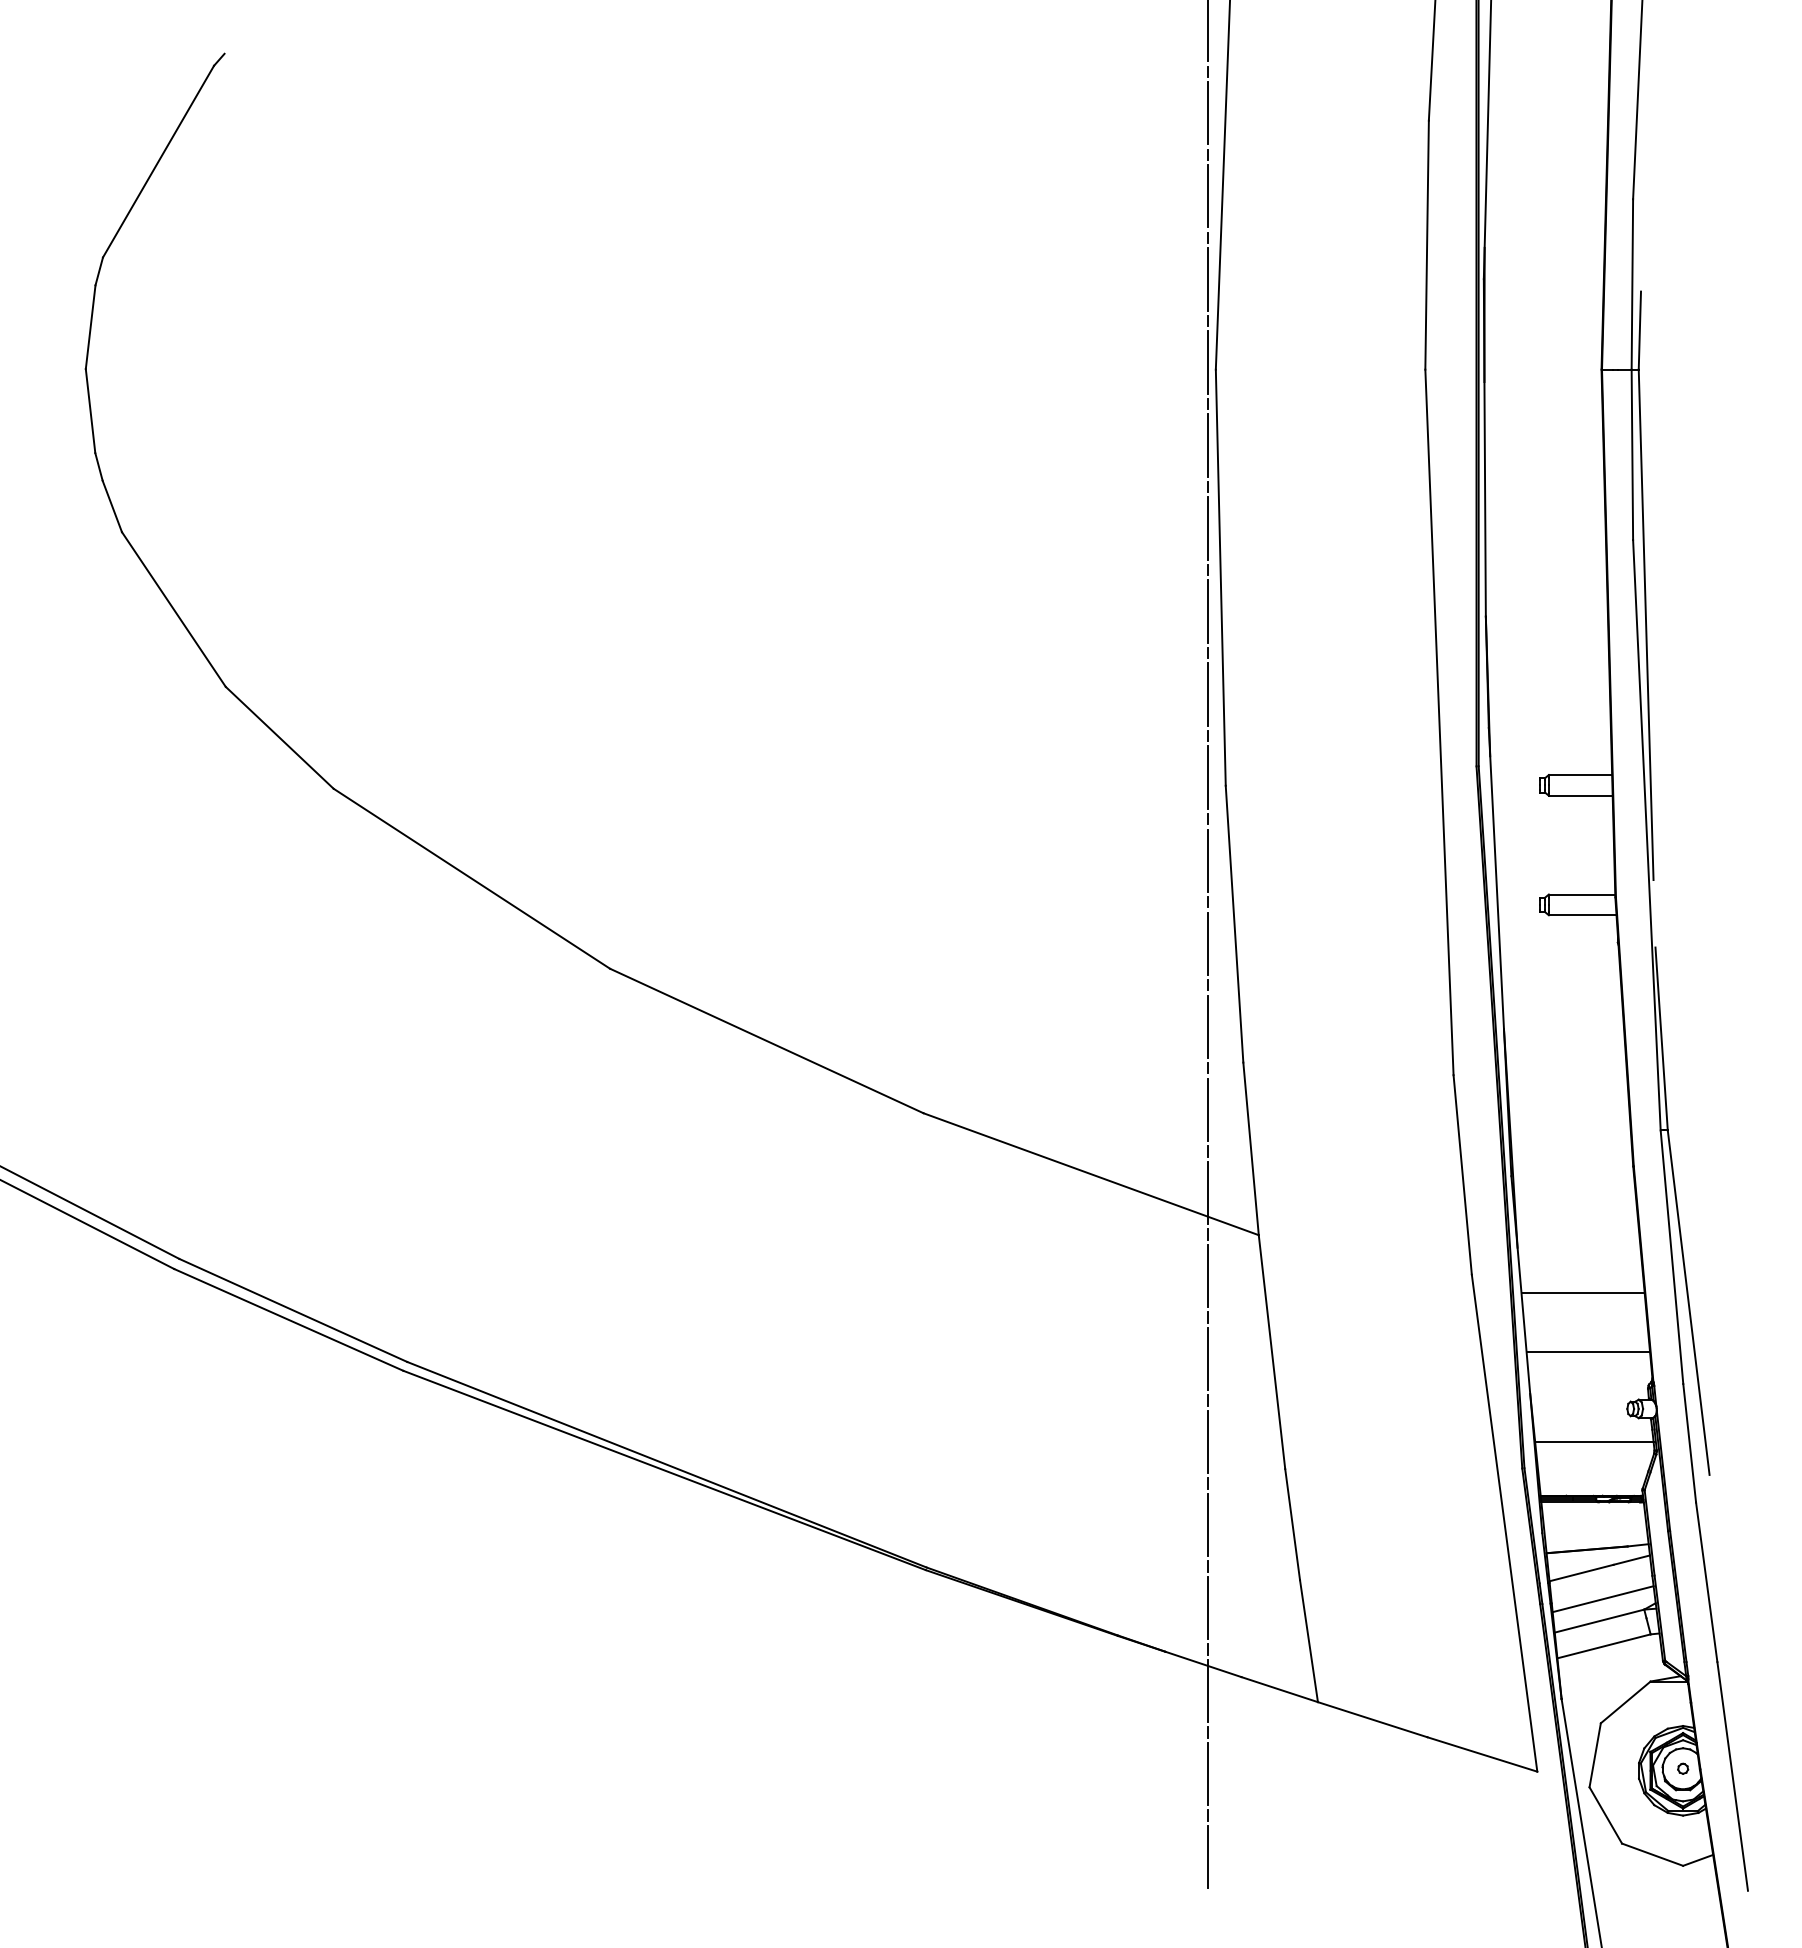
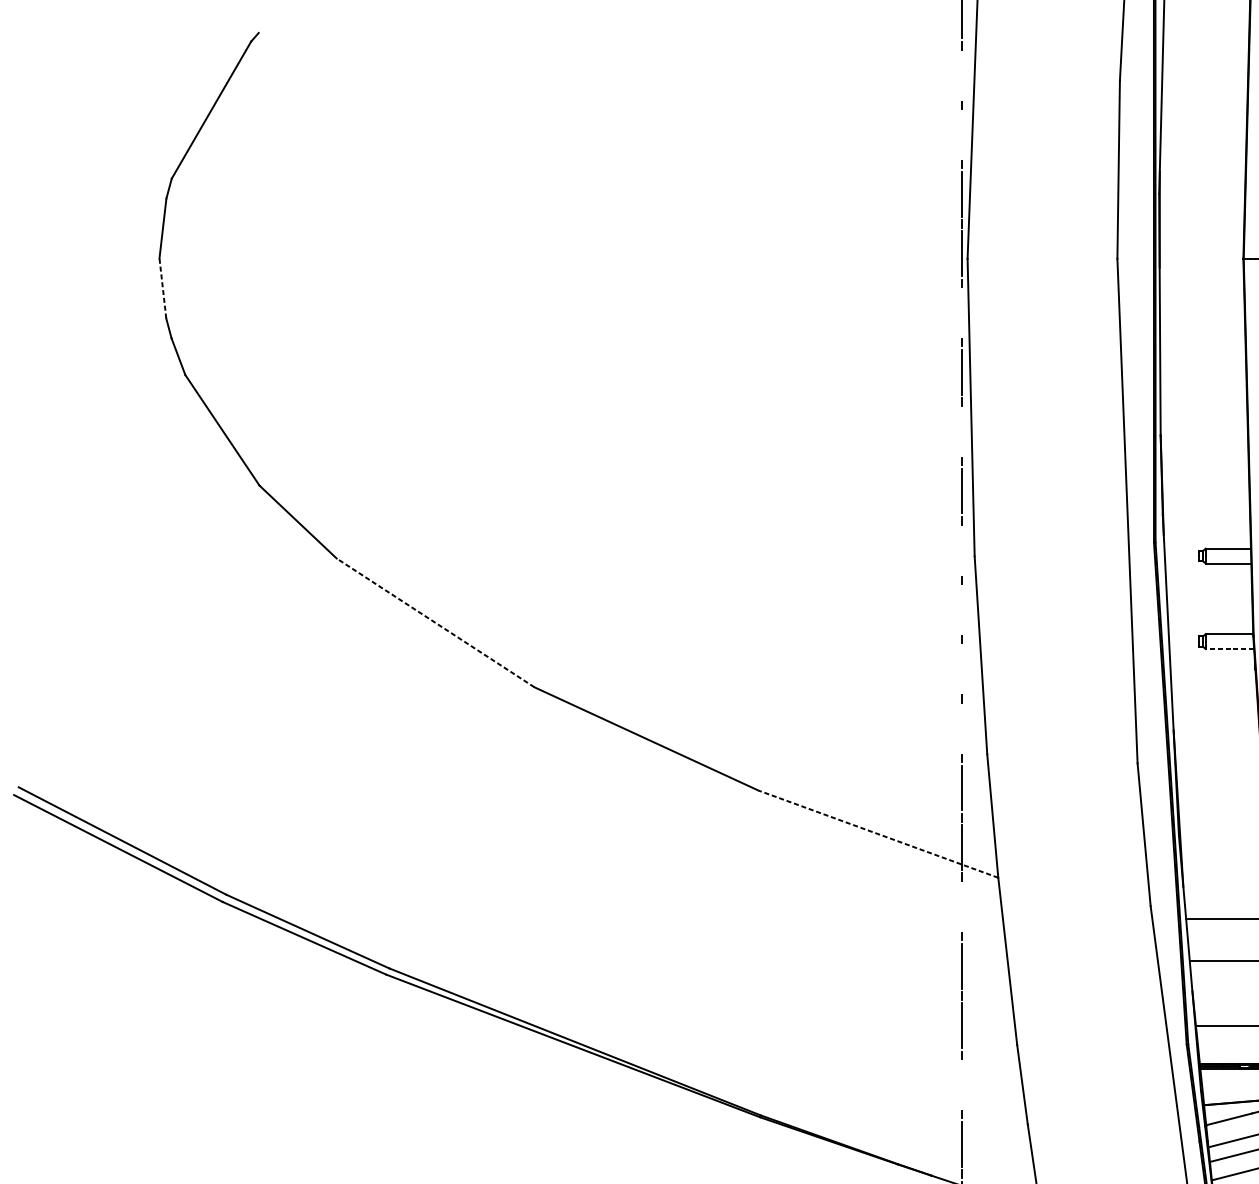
line: (1207, 113) -> (961, 75), removed
line: (1207, 196) -> (961, 135), removed
line: (90, 410) -> (162, 288), solid -> dashed
line: (1207, 445) -> (961, 313), removed
line: (1207, 611) -> (961, 431), removed
line: (1207, 777) -> (961, 550), removed
line: (1207, 860) -> (961, 609), removed
line: (471, 878) -> (435, 622), solid -> dashed
line: (1582, 915) -> (1229, 649), solid -> dashed
line: (1207, 943) -> (961, 669), removed
line: (1207, 1026) -> (961, 728), removed
line: (1090, 1174) -> (877, 834), solid -> dashed
line: (1207, 1275) -> (961, 906), removed
line: (1207, 1524) -> (961, 1084), removed

